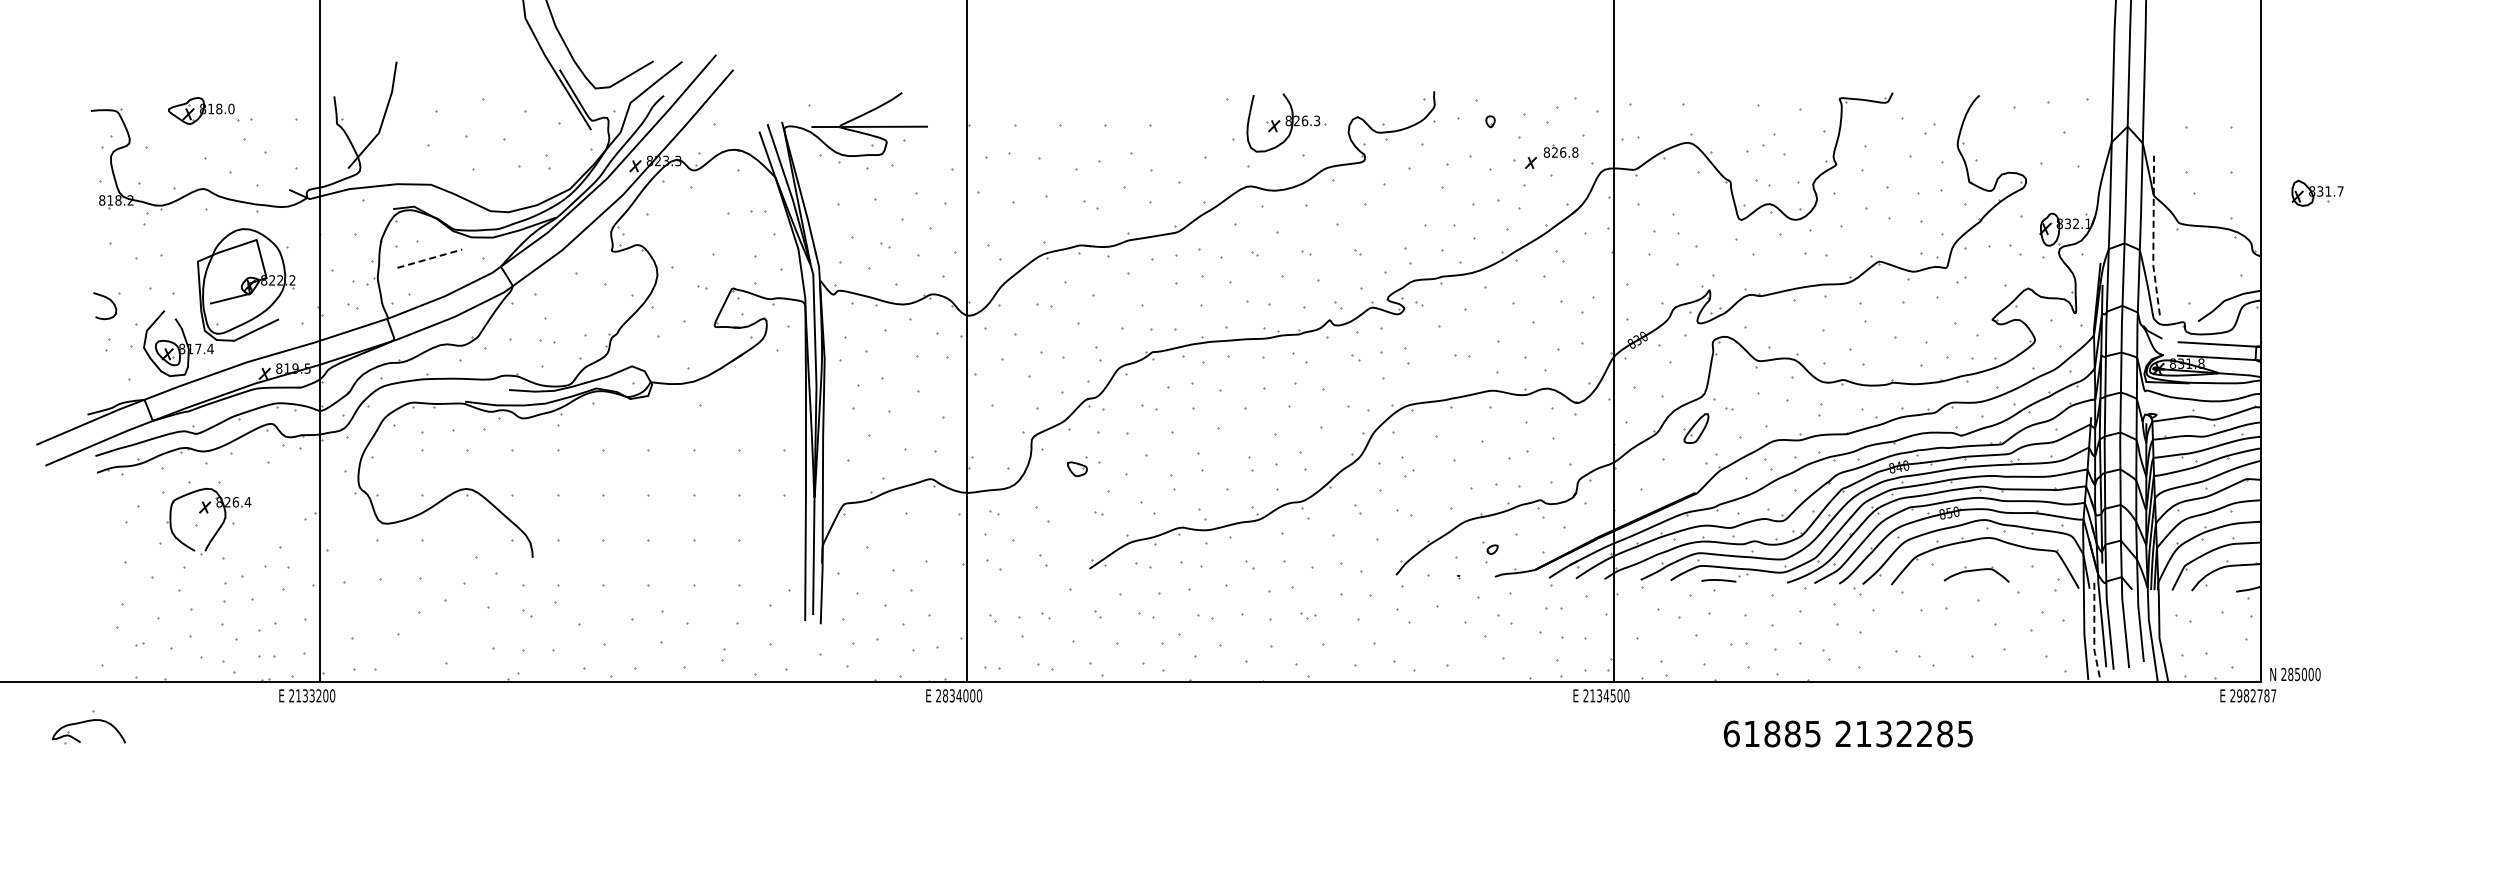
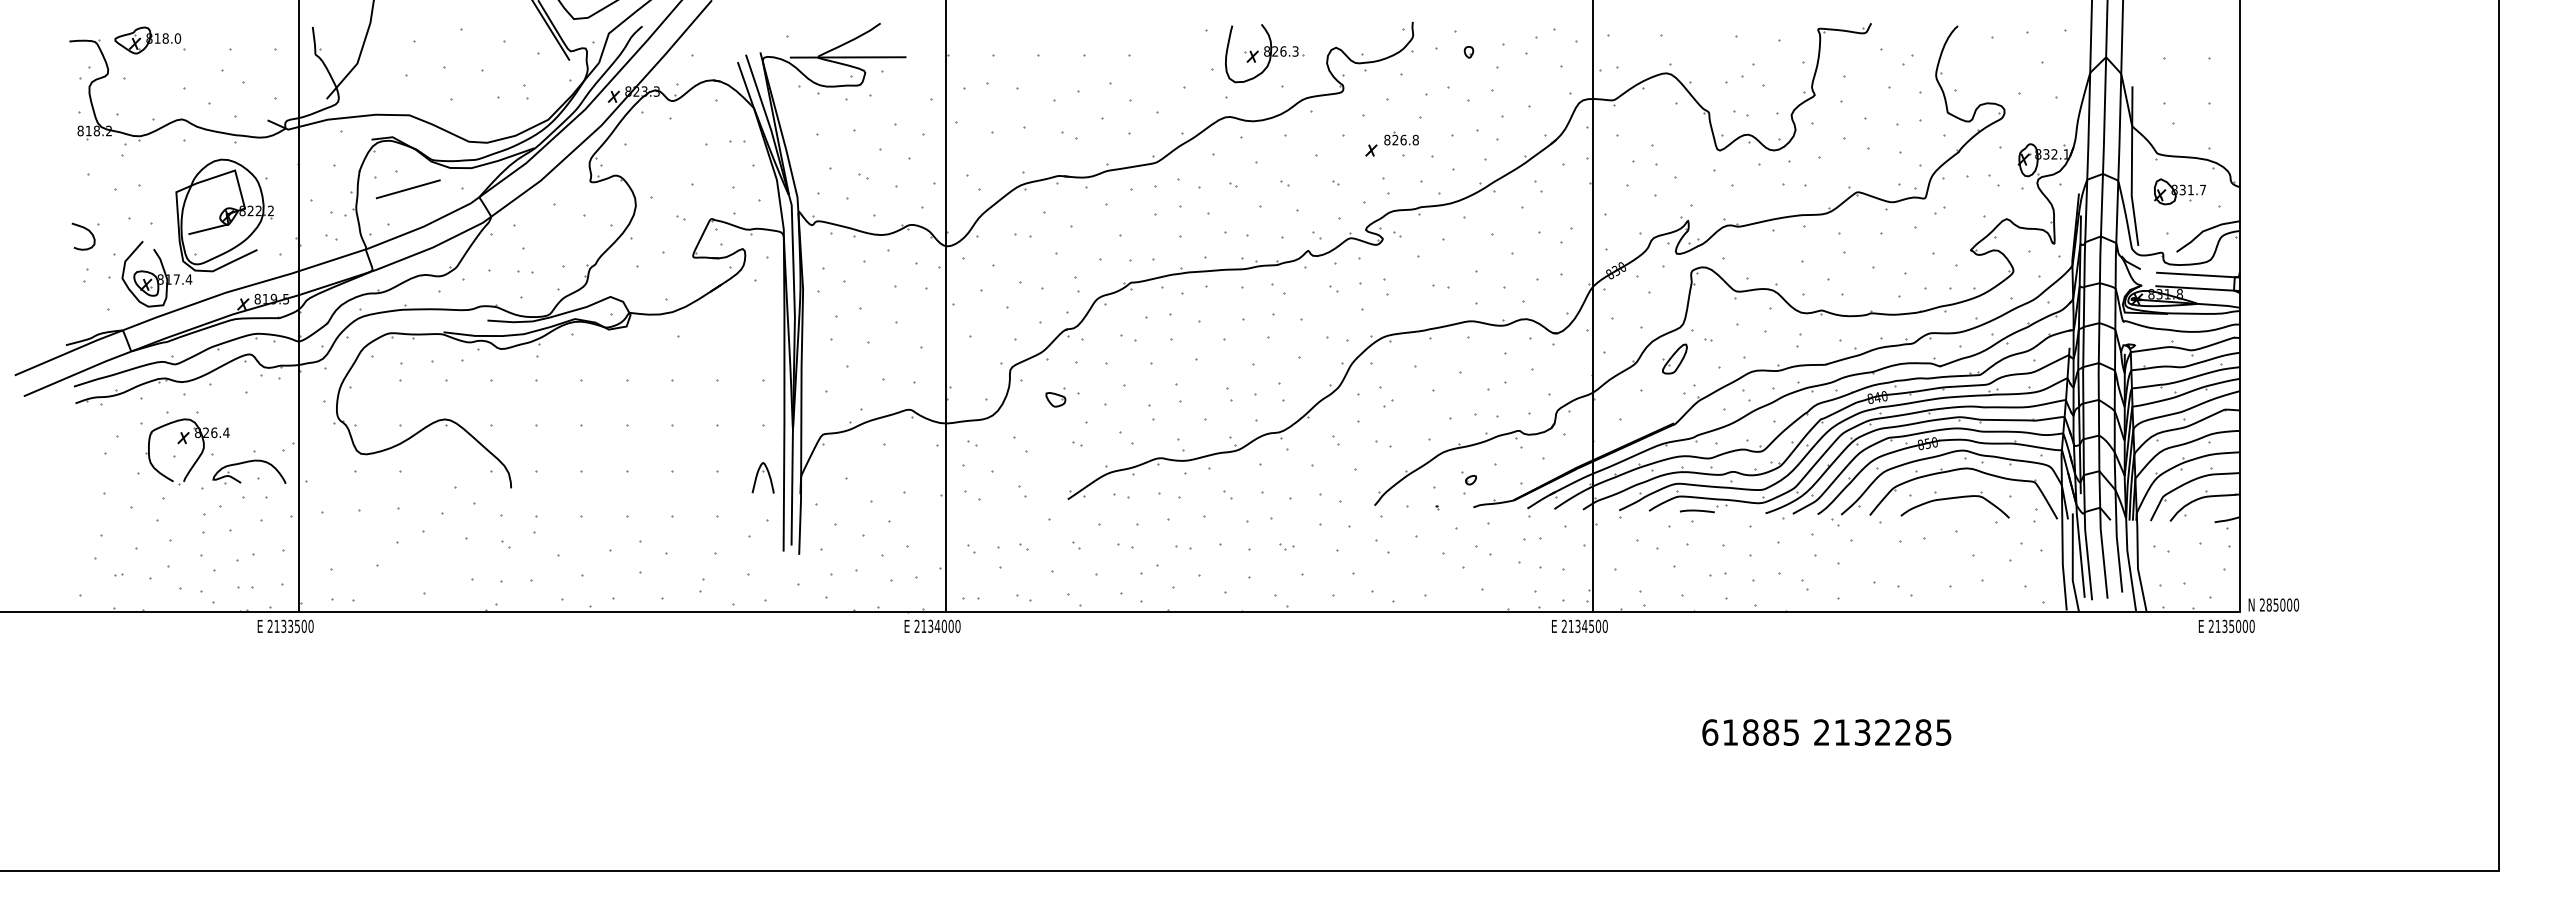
part: (203, 110) -> (149, 40), moved
part: (1551, 155) -> (1391, 143), moved
part: (2317, 192) -> (2179, 191), moved
line: (2153, 236) -> (2131, 167), dashed -> solid
line: (430, 258) -> (408, 189), dashed -> solid
part: (784, 546) -> (762, 477), added
part: (1976, 573) -> (1954, 504), size x1.67
line: (2094, 632) -> (2072, 563), dashed -> solid
text: (319, 694) -> (297, 625), 2133200 -> 2133500
text: (945, 694) -> (923, 625), 2834000 -> 2134000
text: (2256, 695) -> (2234, 626), 2982787 -> 2135000
part: (89, 726) -> (249, 467), moved
text: (1848, 733) -> (1826, 732), moved

